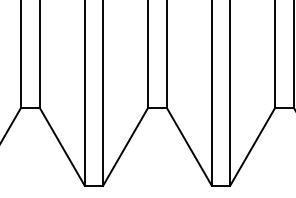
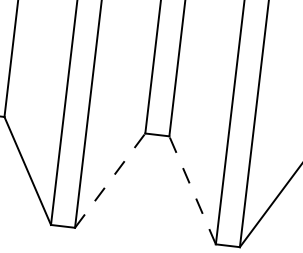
line: (125, 146) -> (109, 180), solid -> dashed
line: (188, 146) -> (191, 189), solid -> dashed

